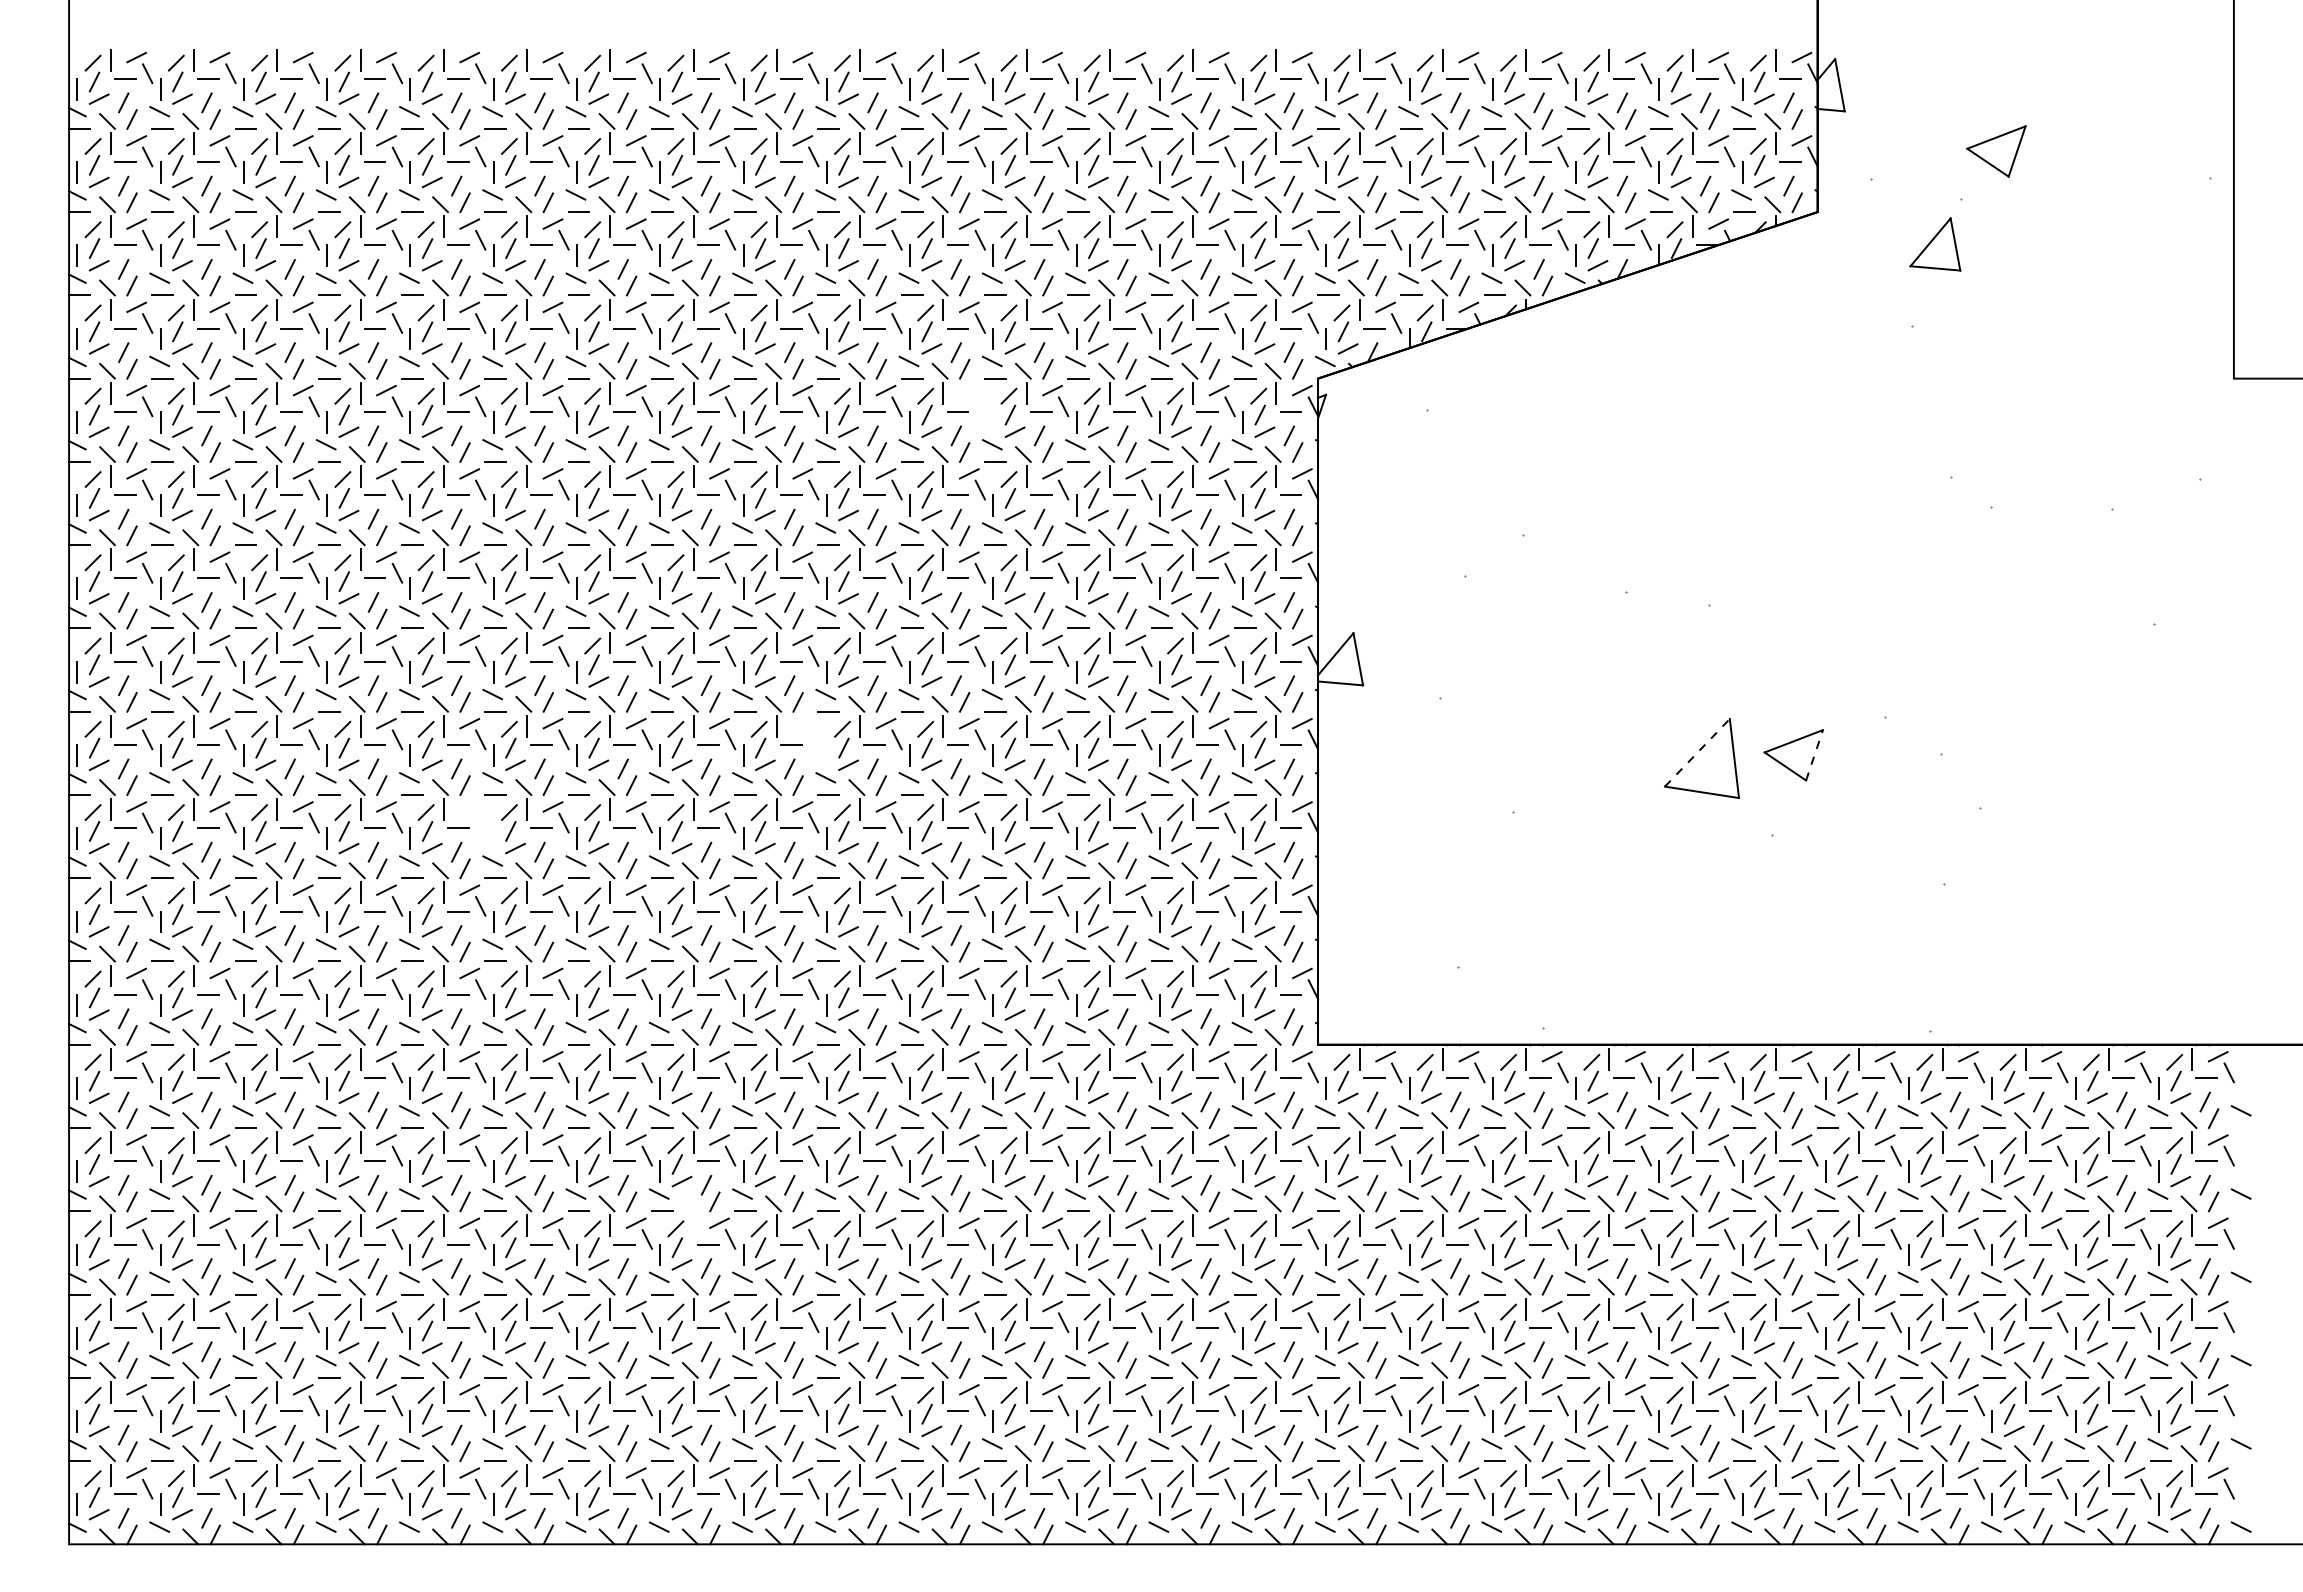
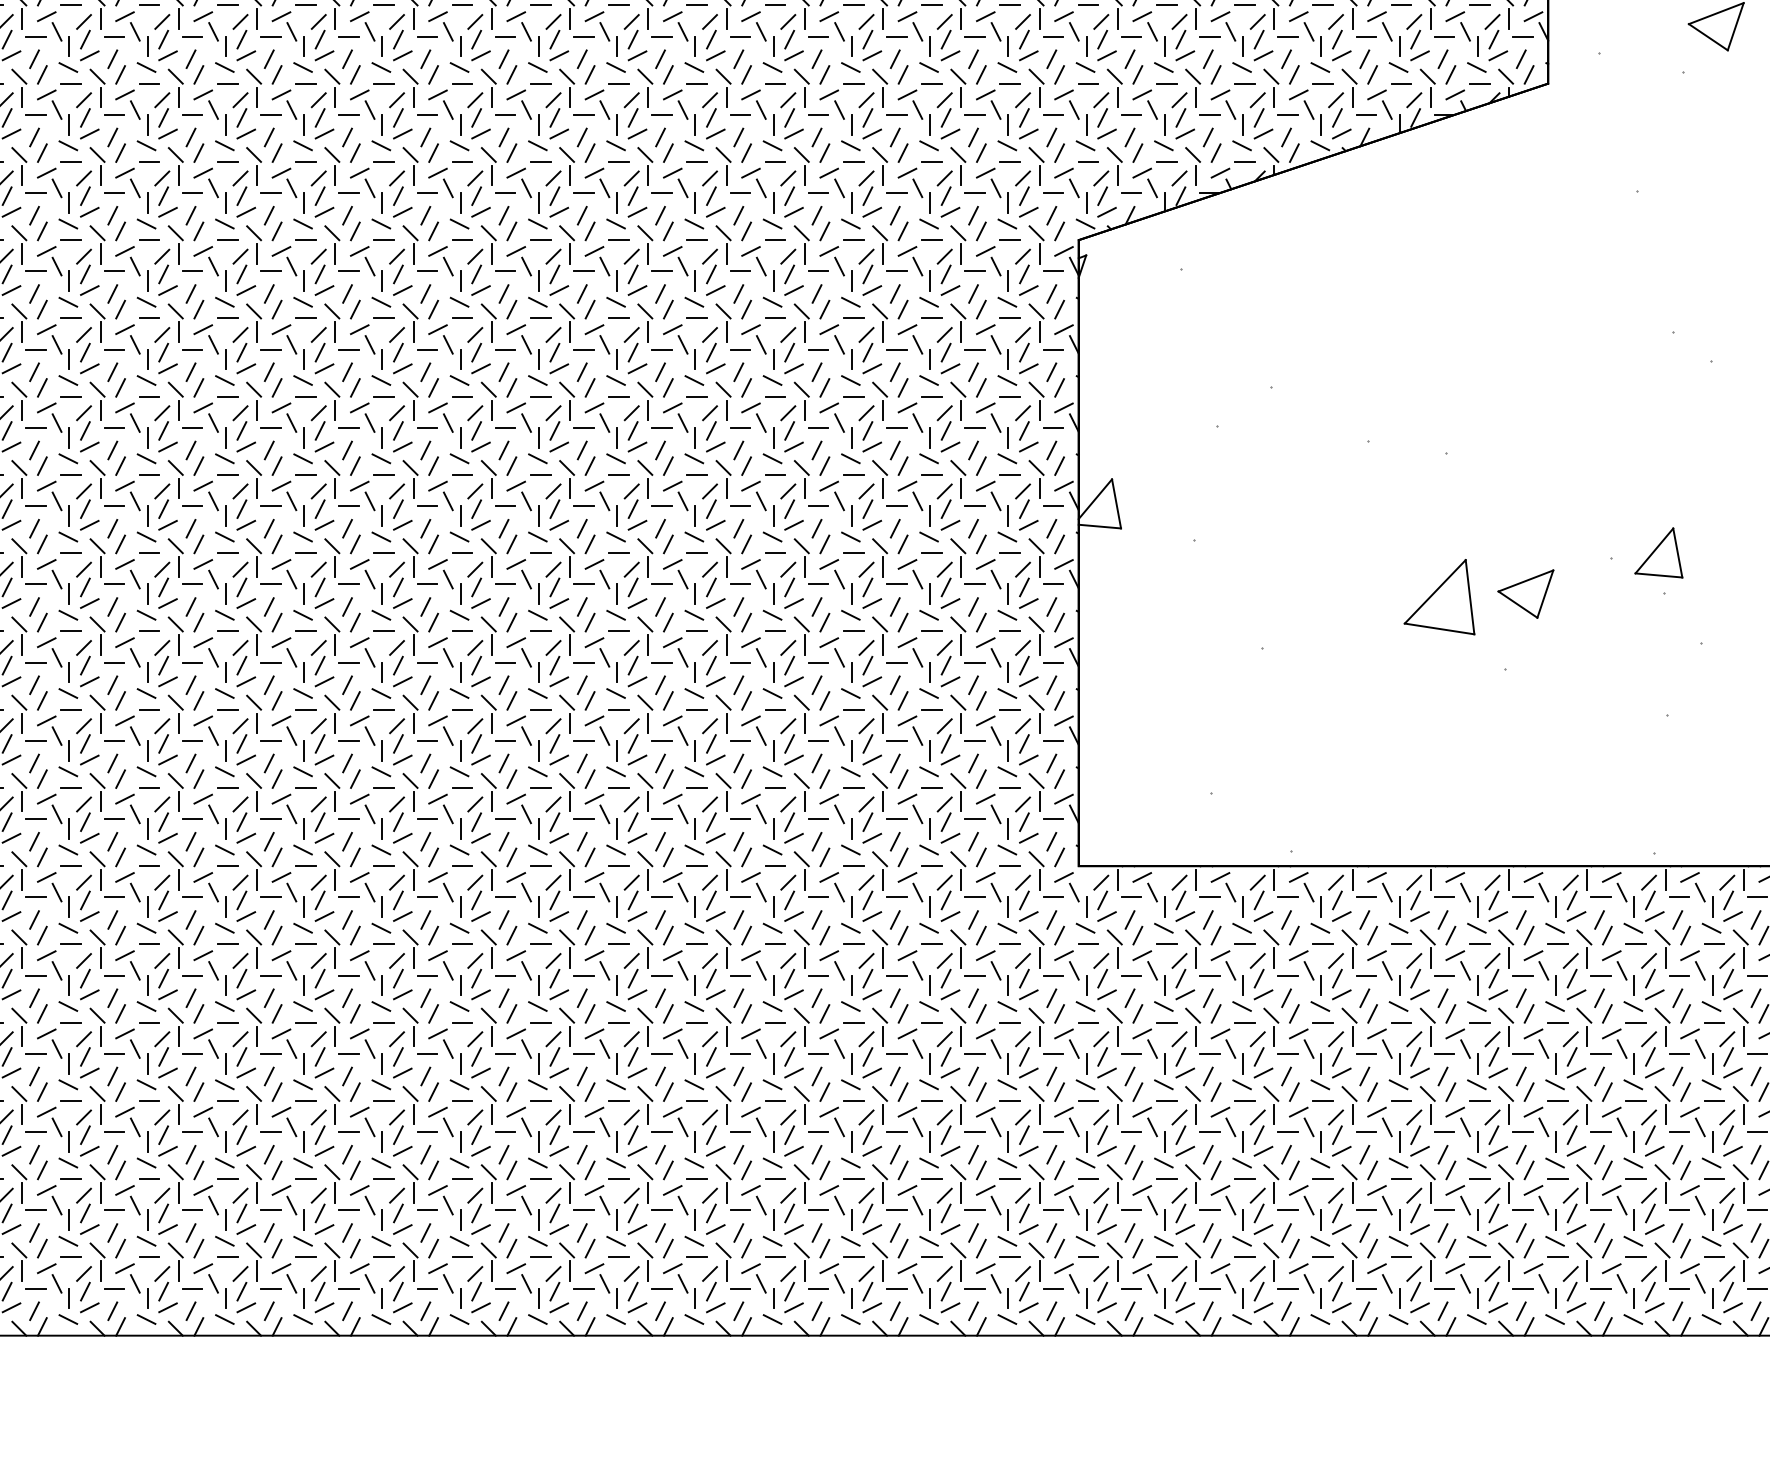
part: (1935, 244) -> (1659, 552), moved
part: (976, 409) -> (757, 269), added
part: (809, 742) -> (600, 582), added
line: (1697, 752) -> (1435, 591), dashed -> solid
line: (1814, 755) -> (1545, 594), dashed -> solid
part: (476, 825) -> (287, 660), added
part: (689, 1215) -> (488, 1026), added

